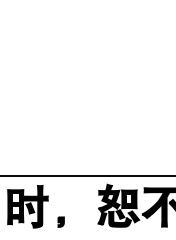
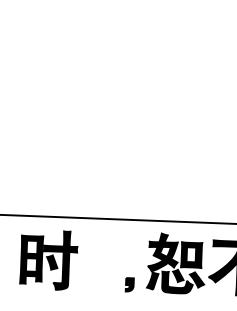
part: (60, 221) -> (128, 283), moved

